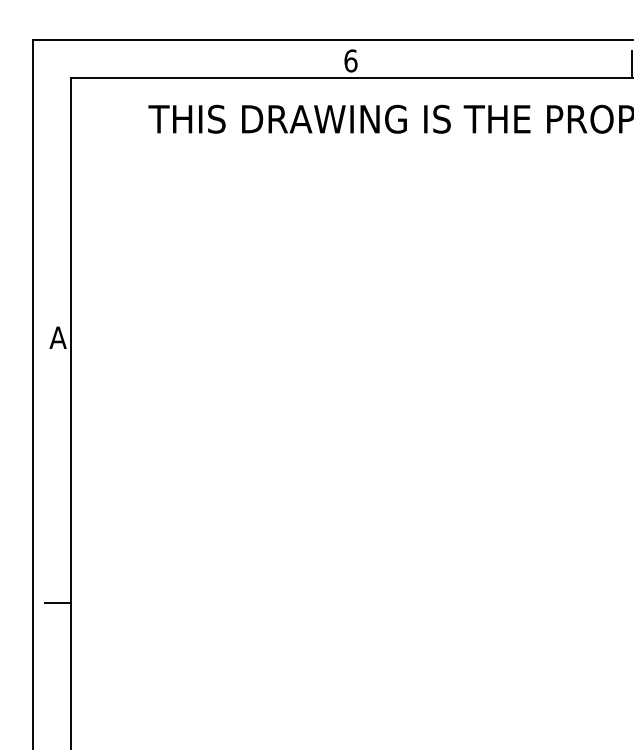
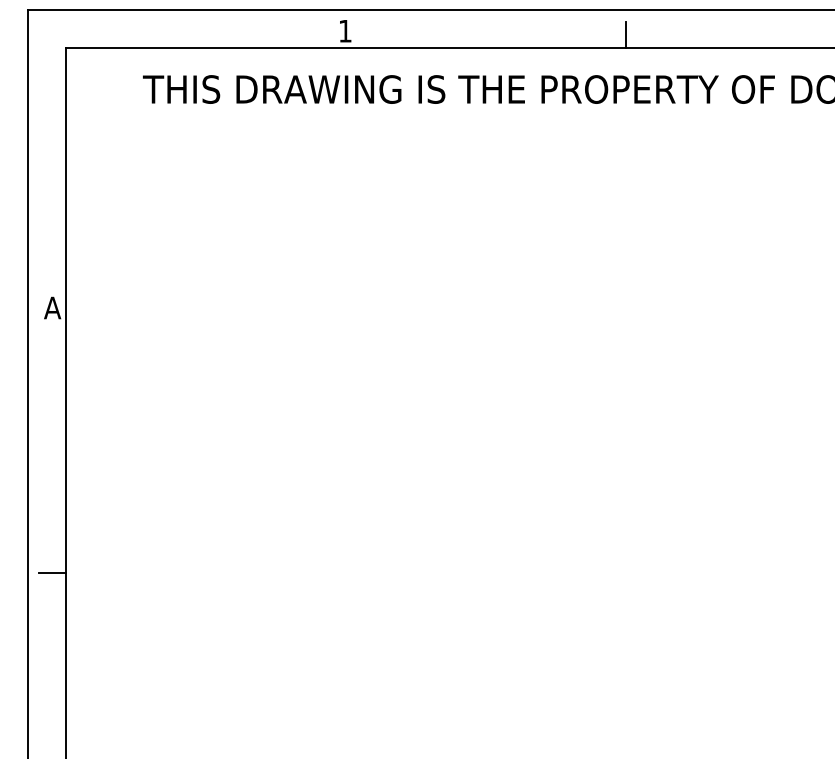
text: (351, 60) -> (345, 30), 6 -> 1

